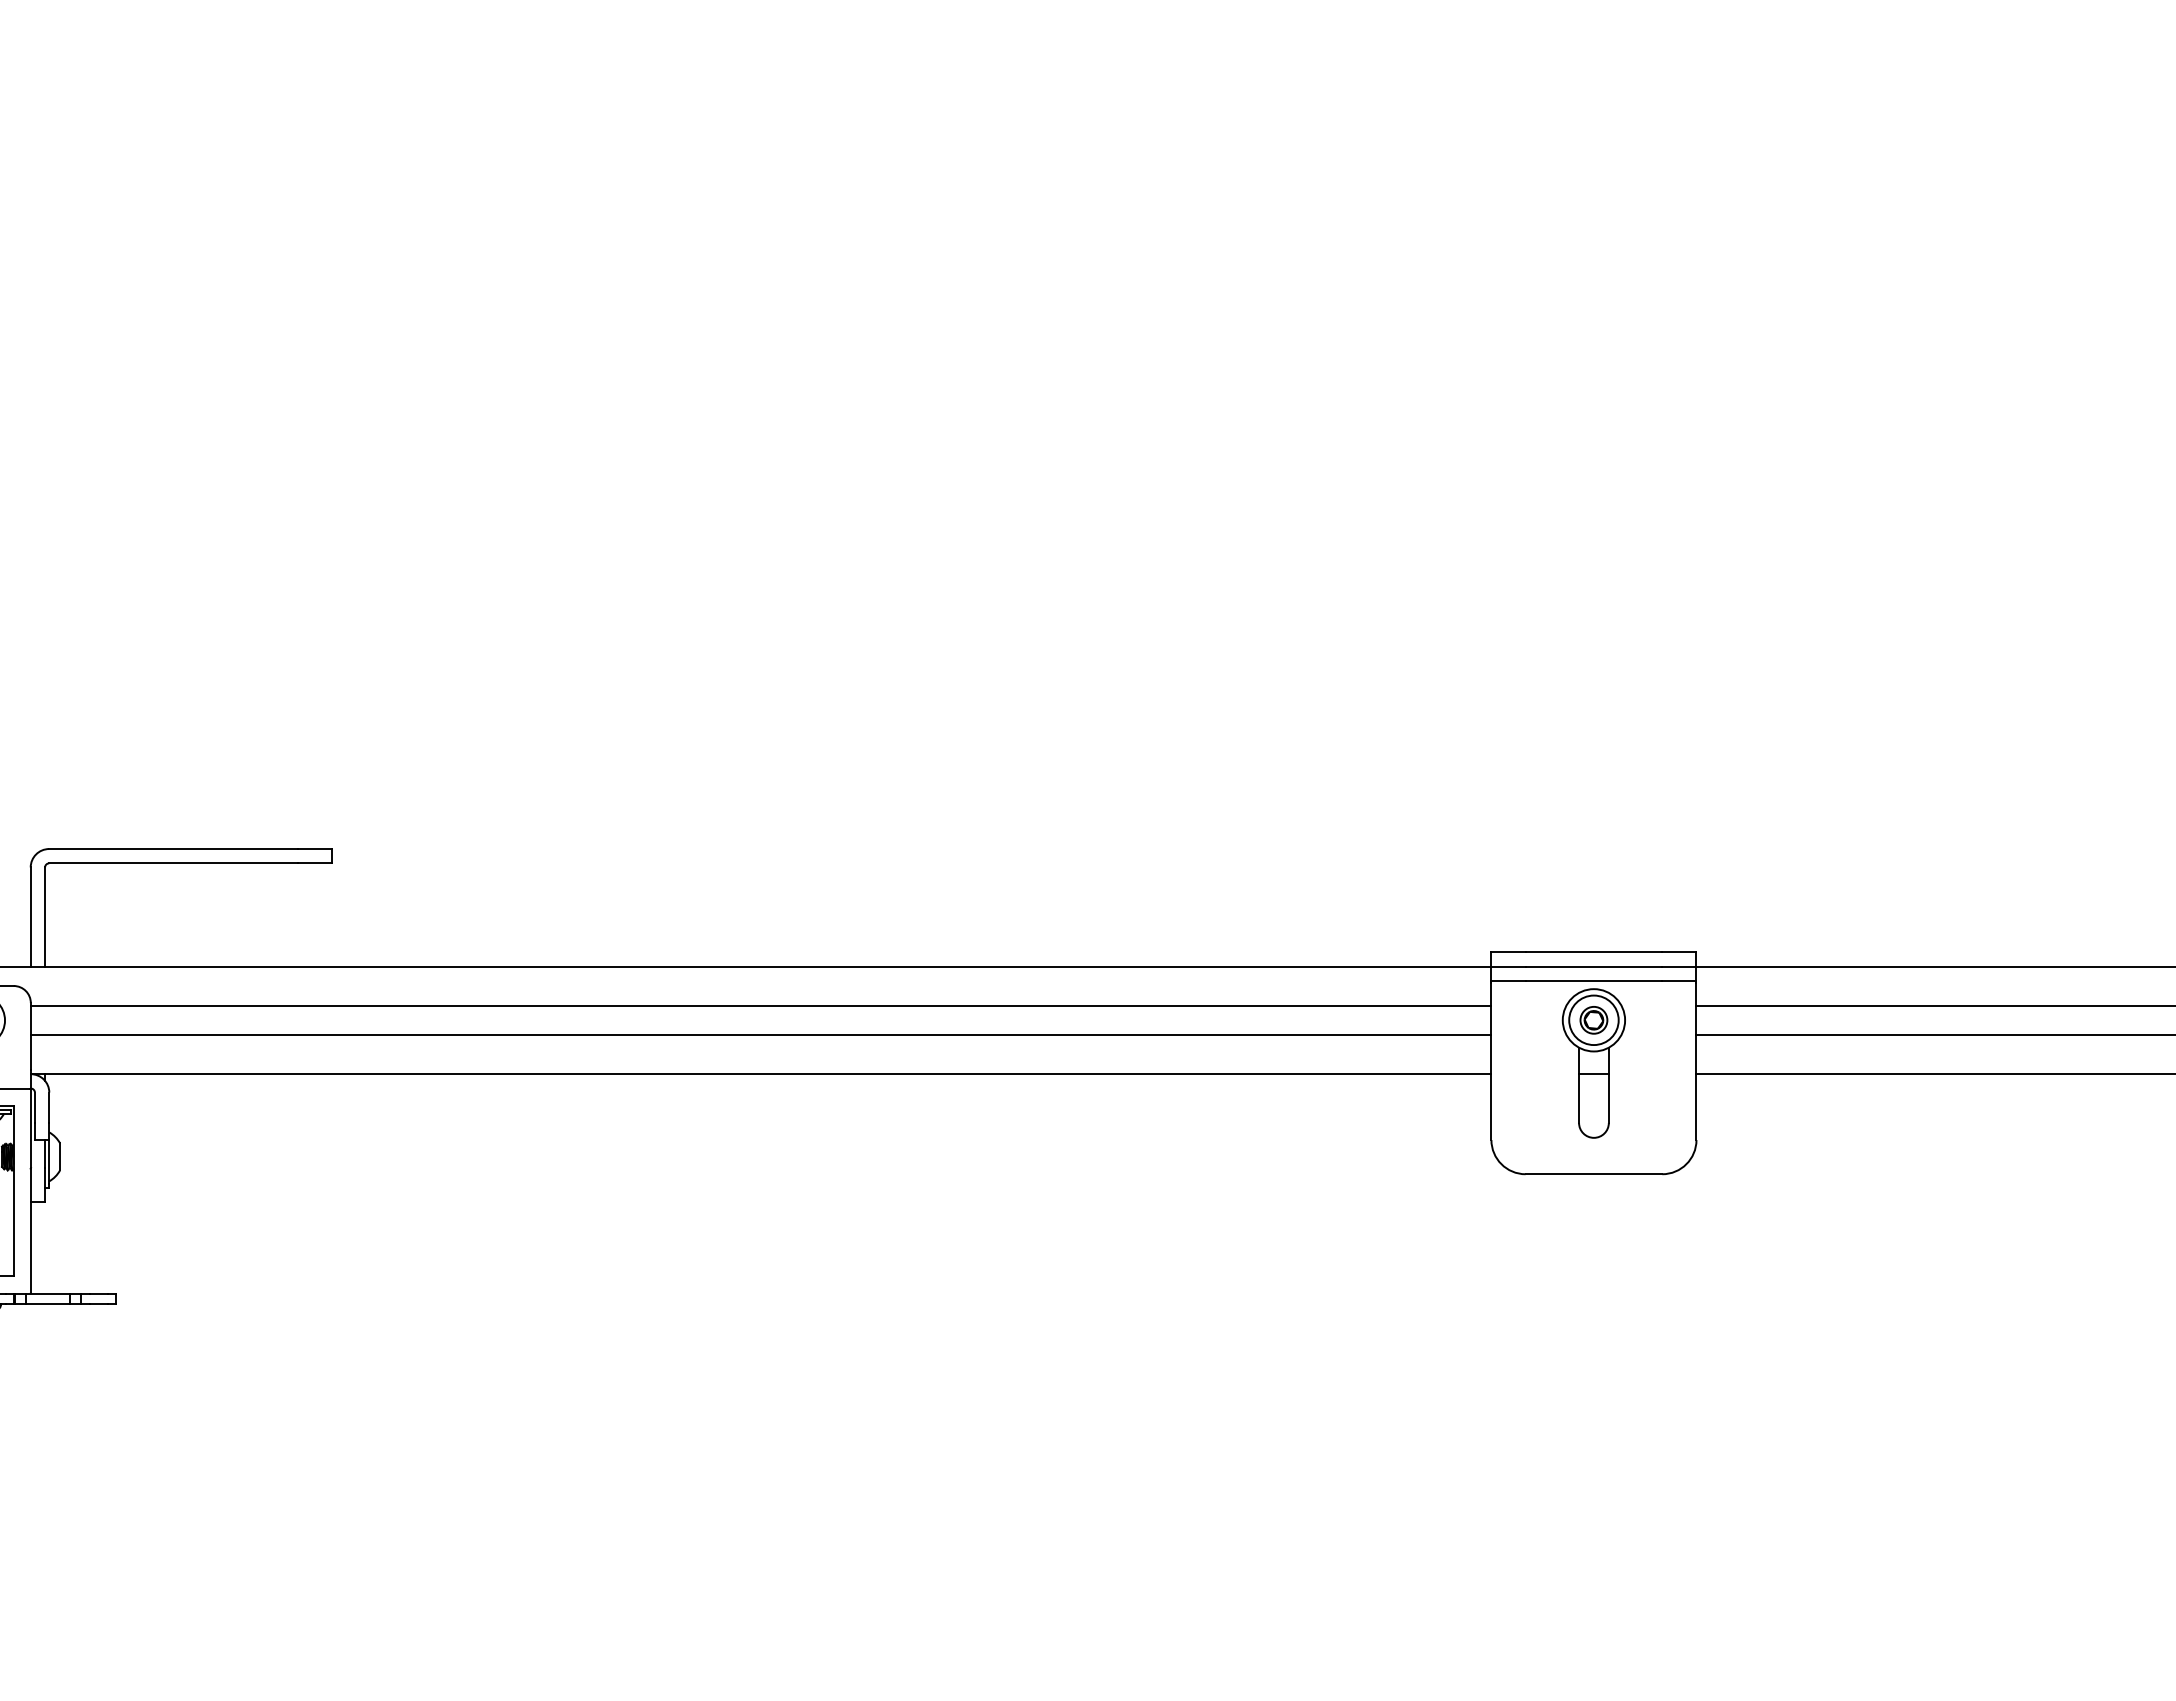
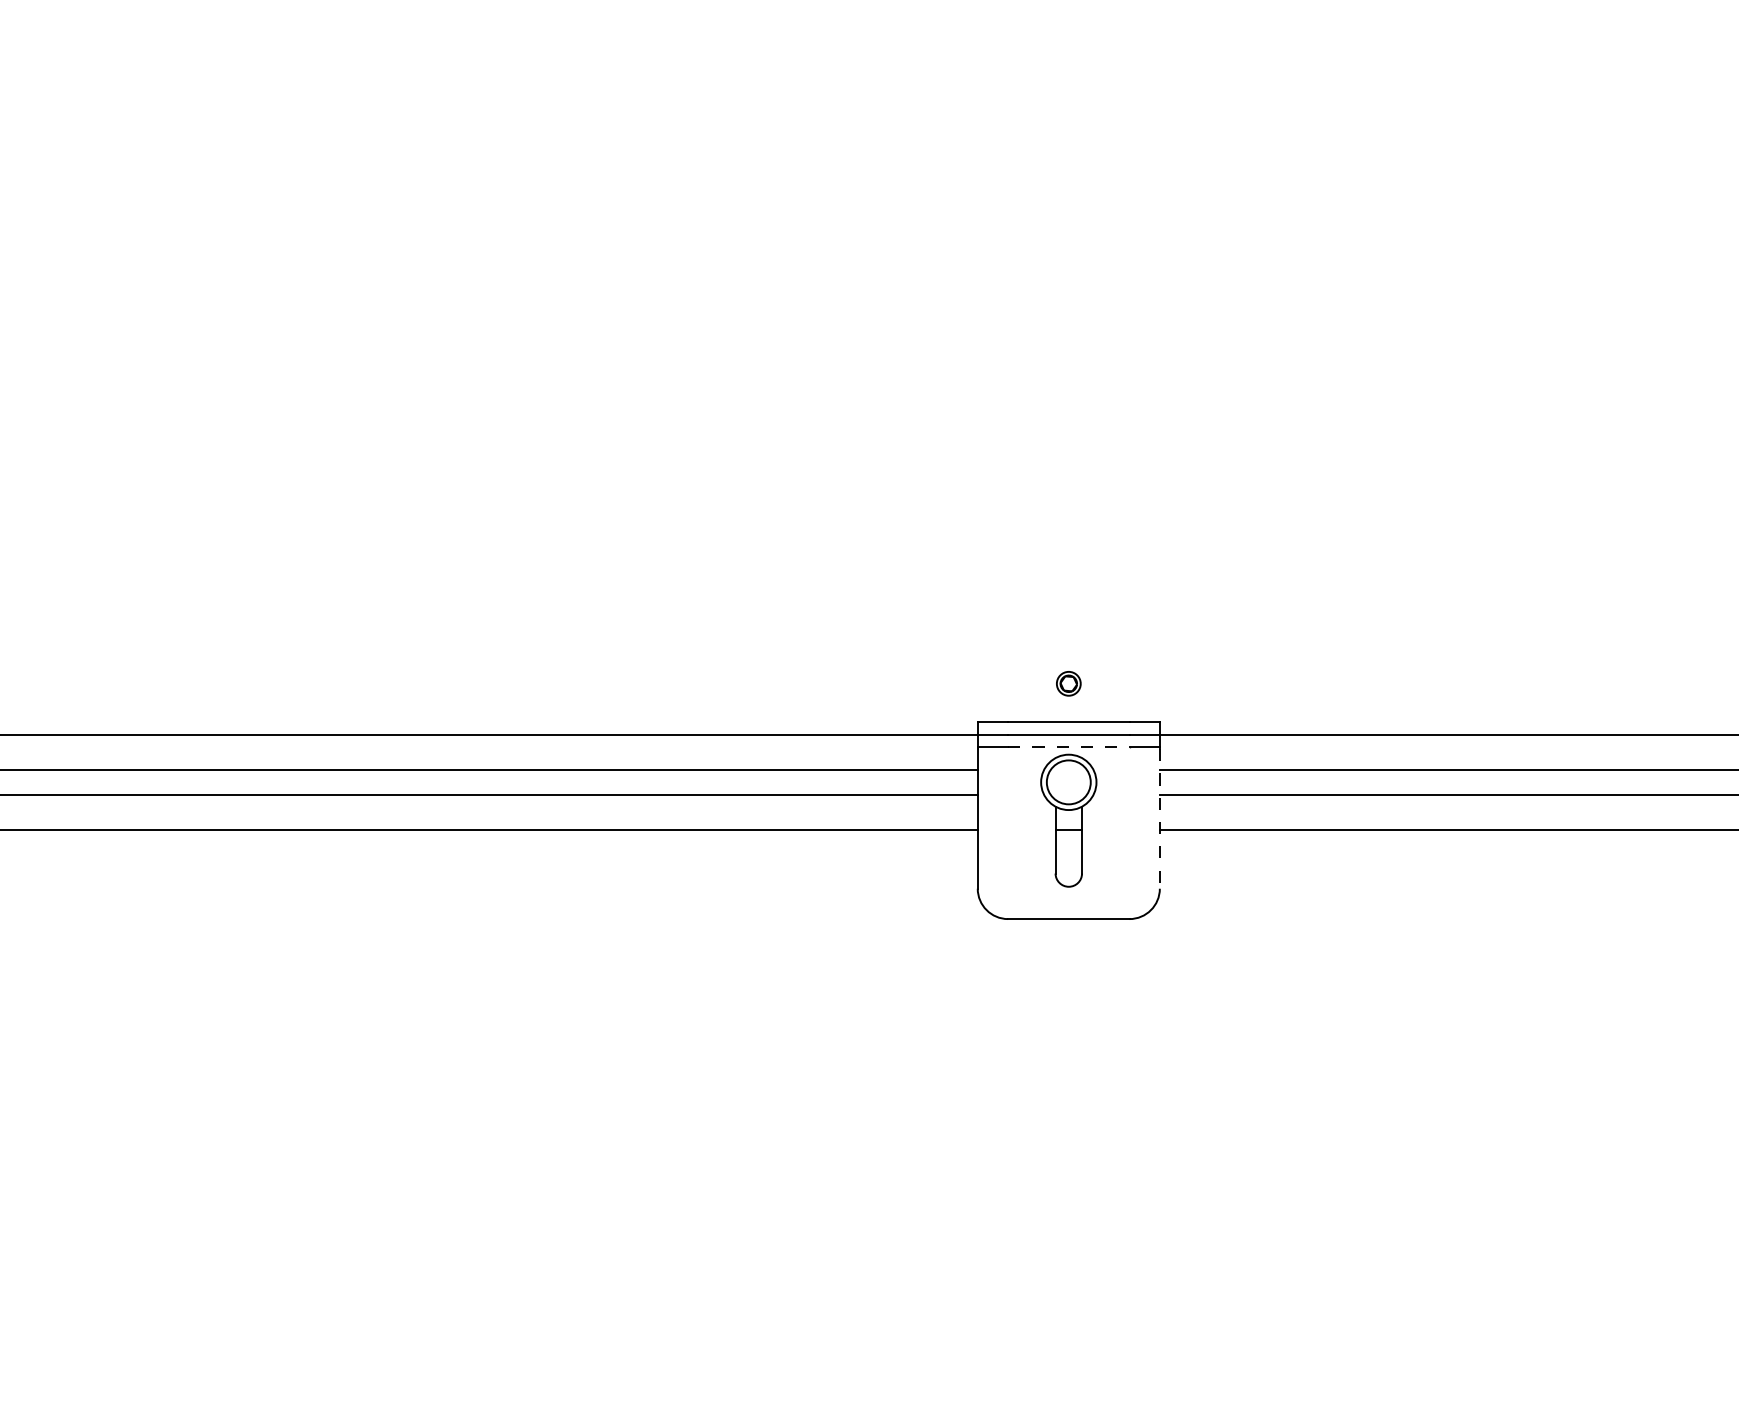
line: (1594, 980) -> (1069, 747), solid -> dashed
part: (1593, 1020) -> (1068, 683), moved
line: (1696, 1061) -> (1159, 818), solid -> dashed

